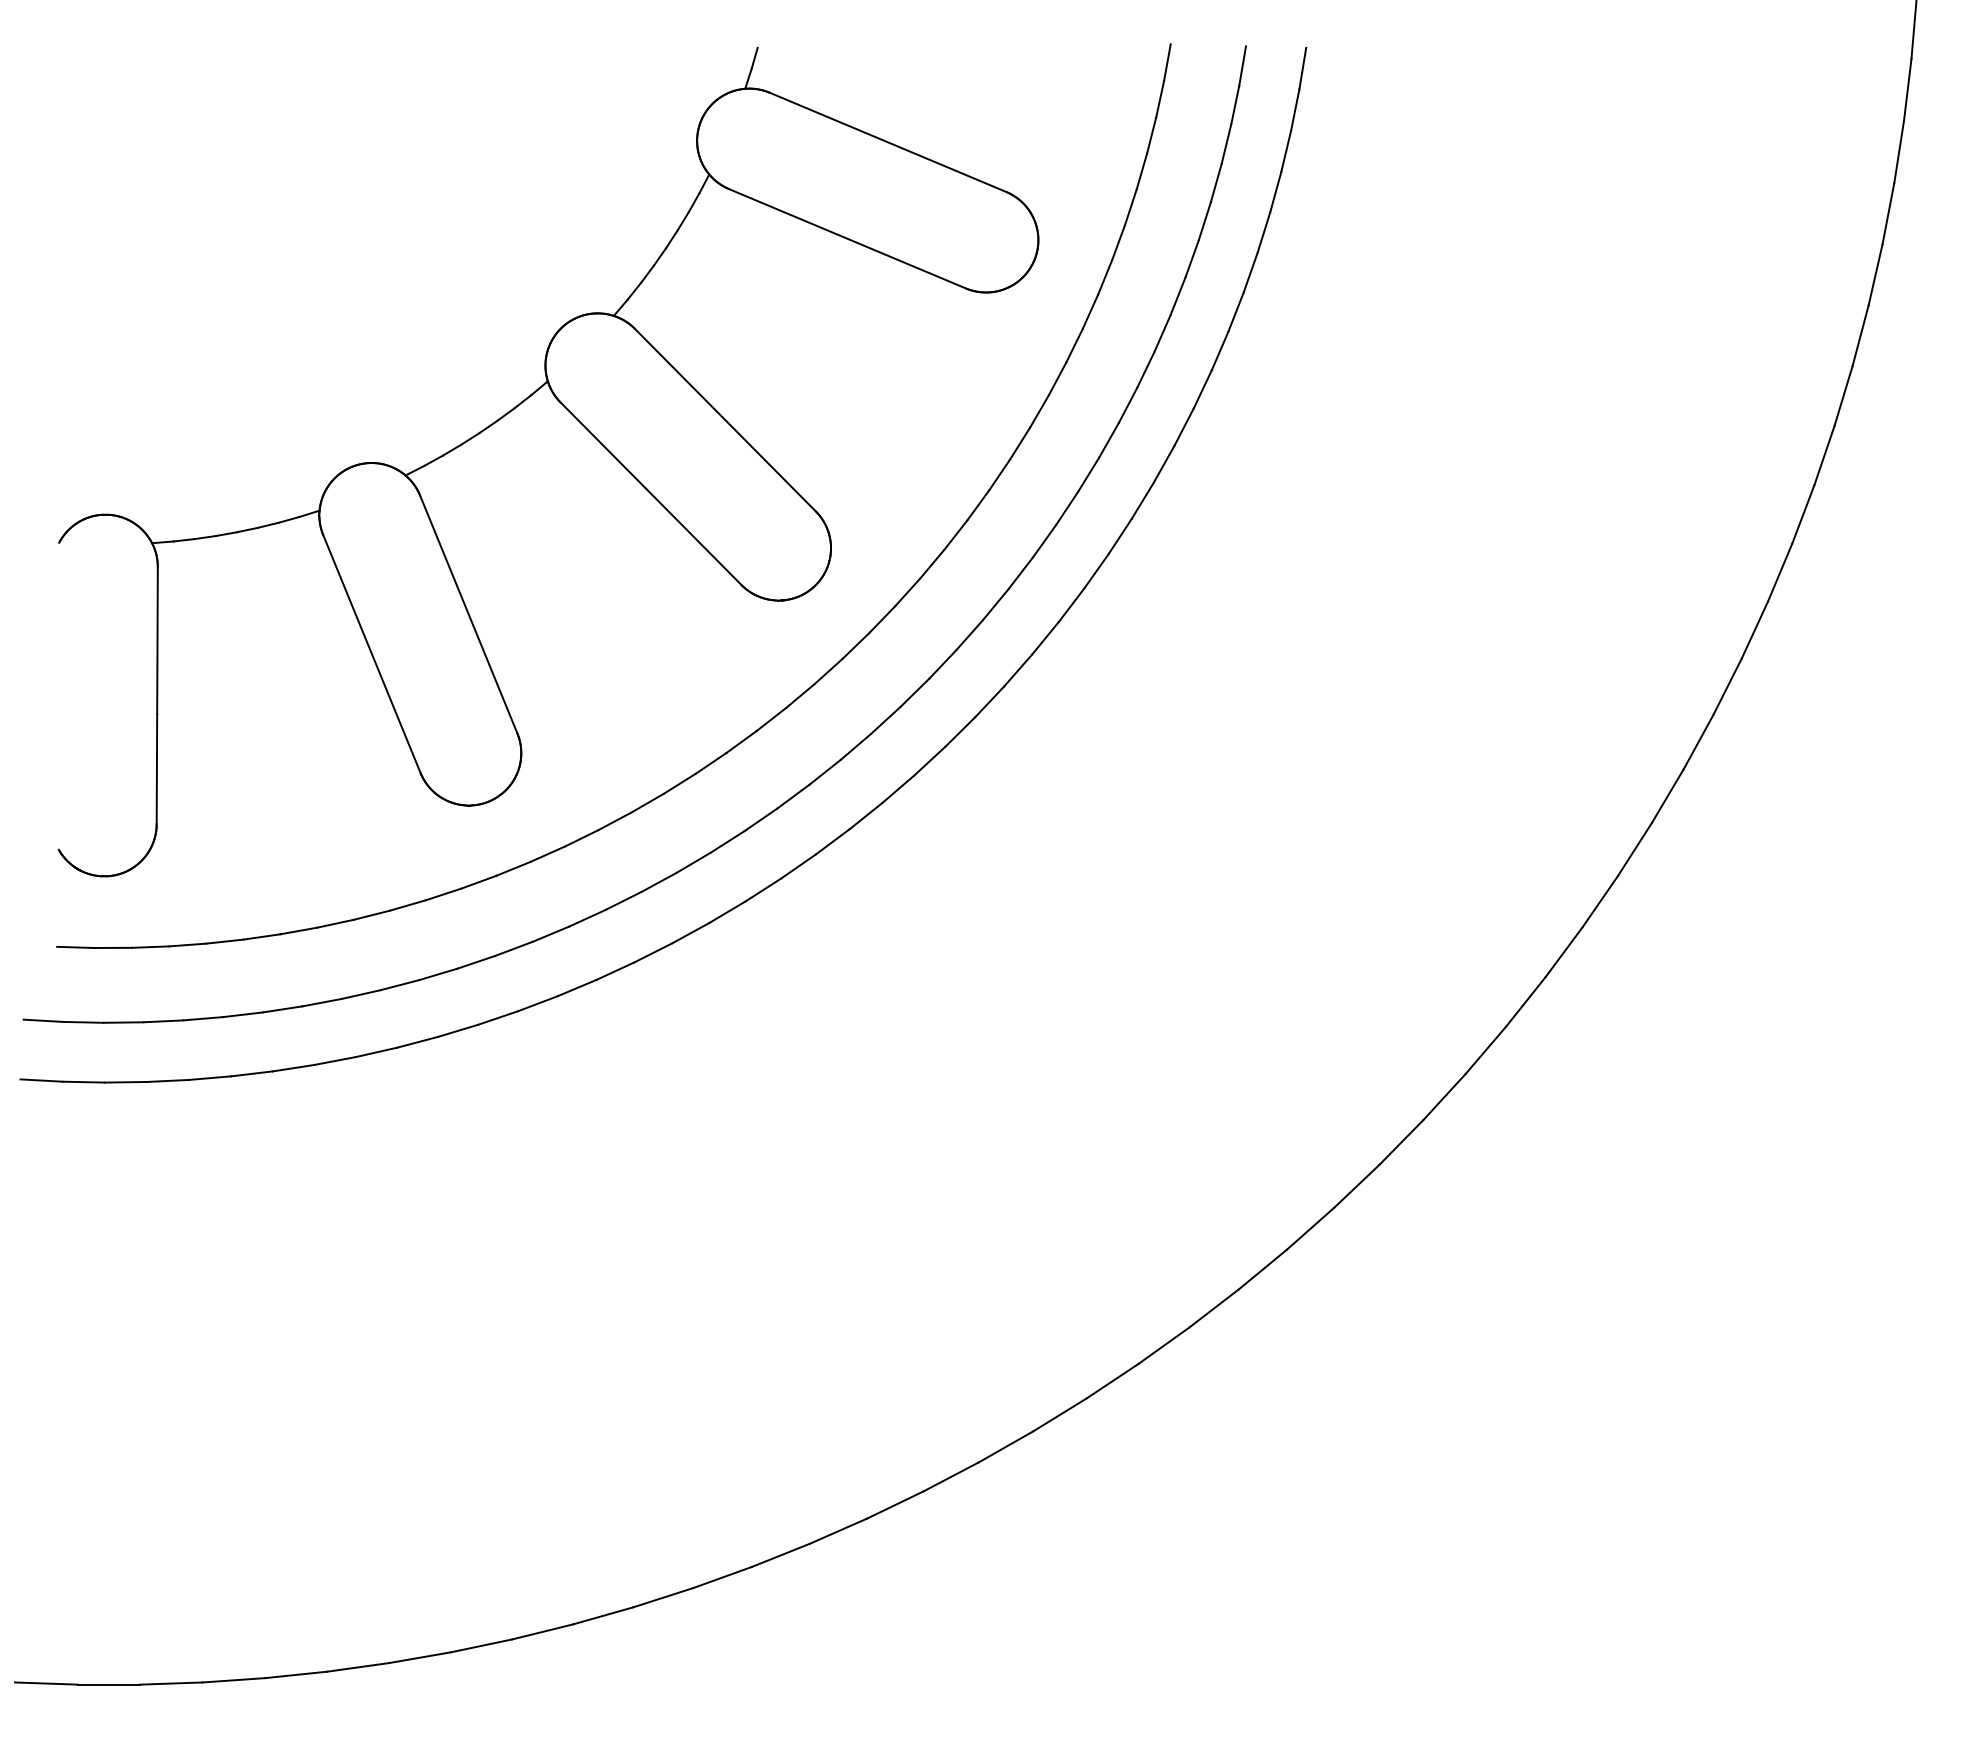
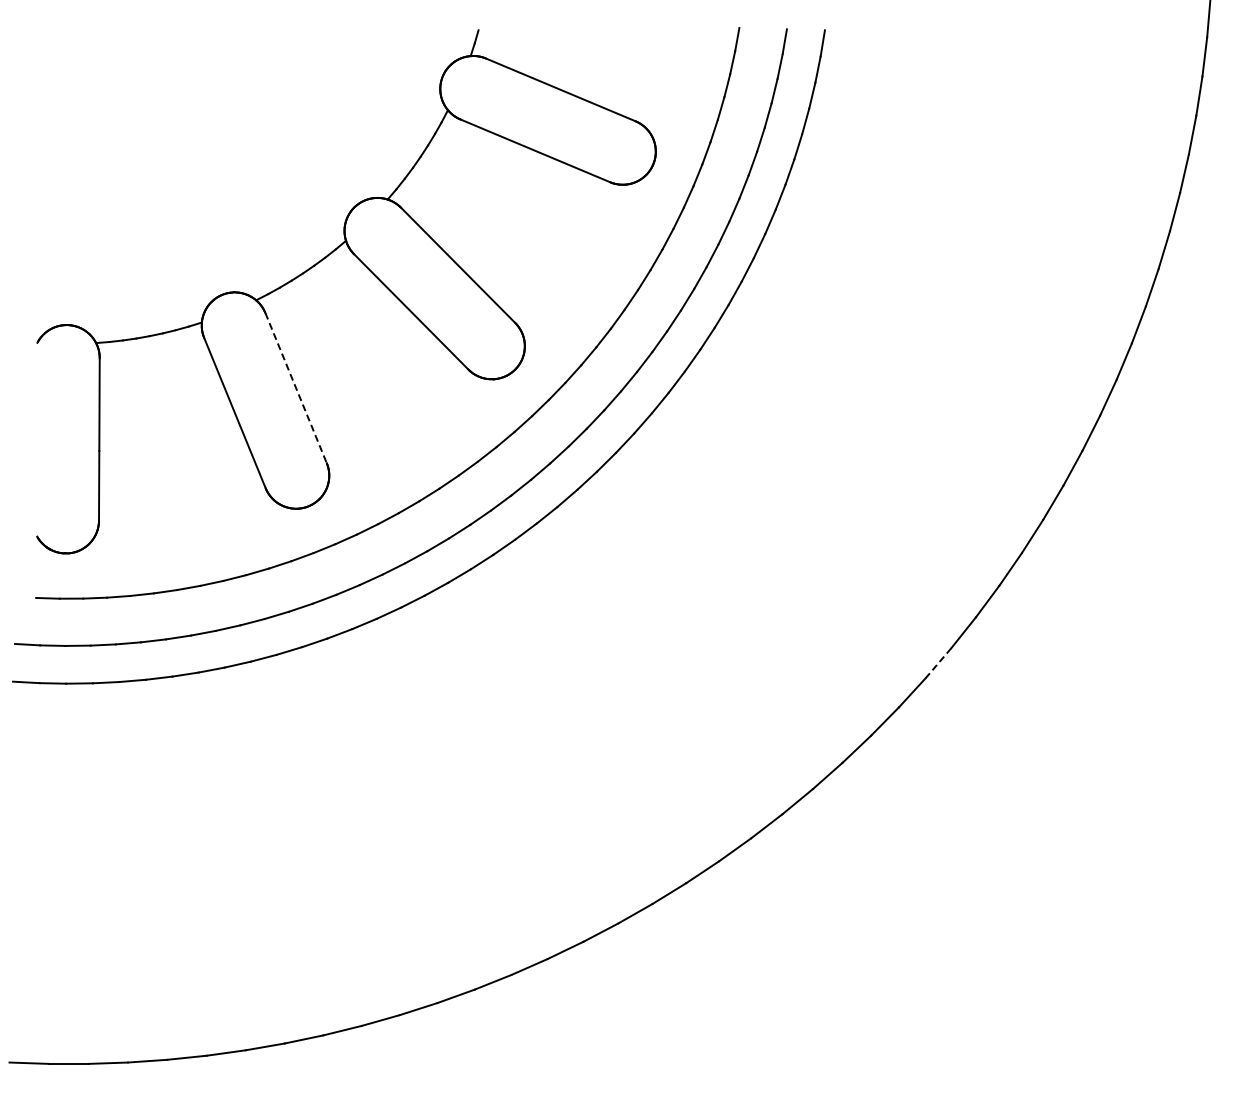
line: (469, 615) -> (296, 388), solid -> dashed
line: (1486, 1050) -> (938, 663), solid -> dashed

